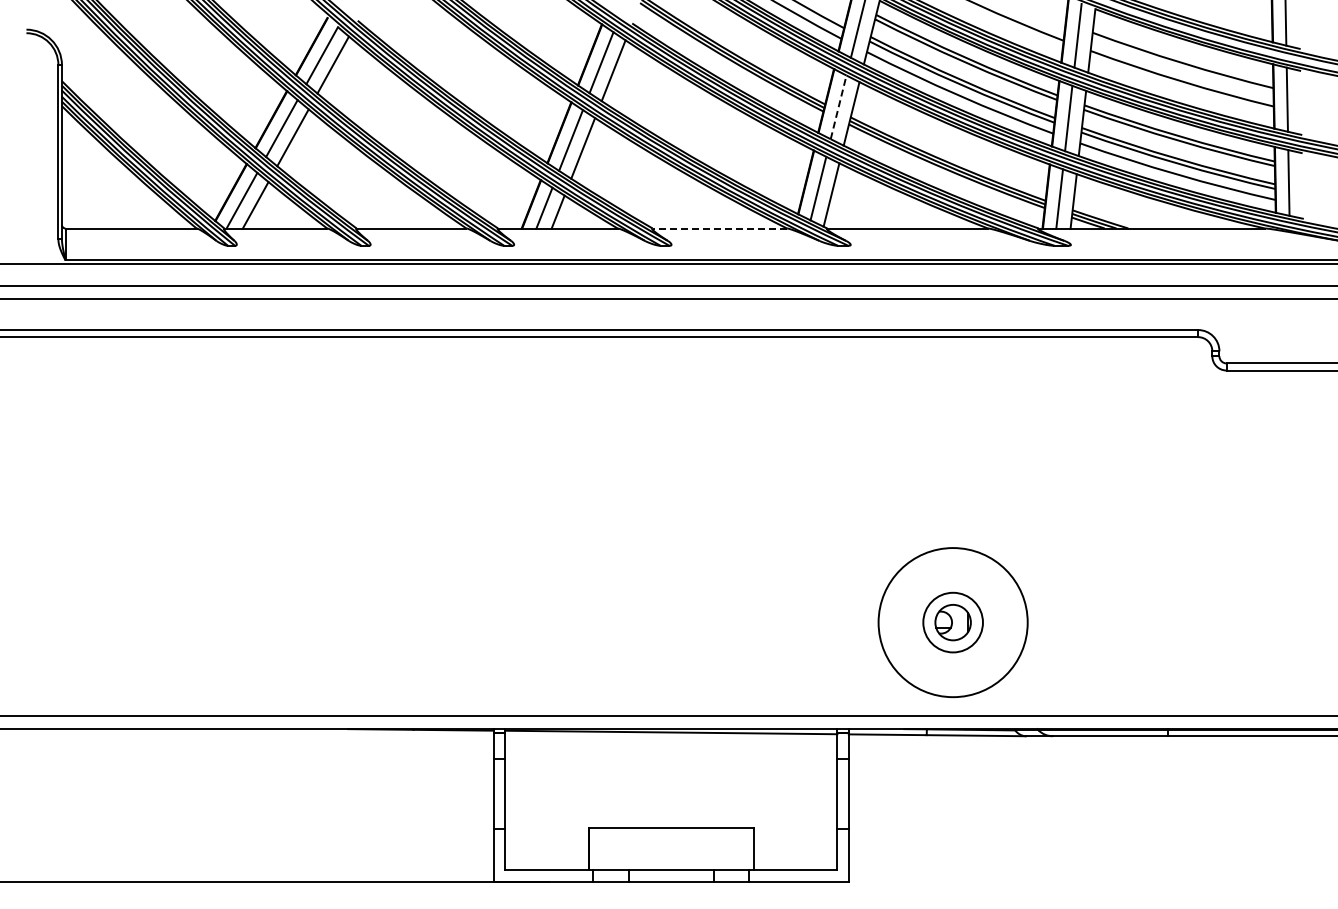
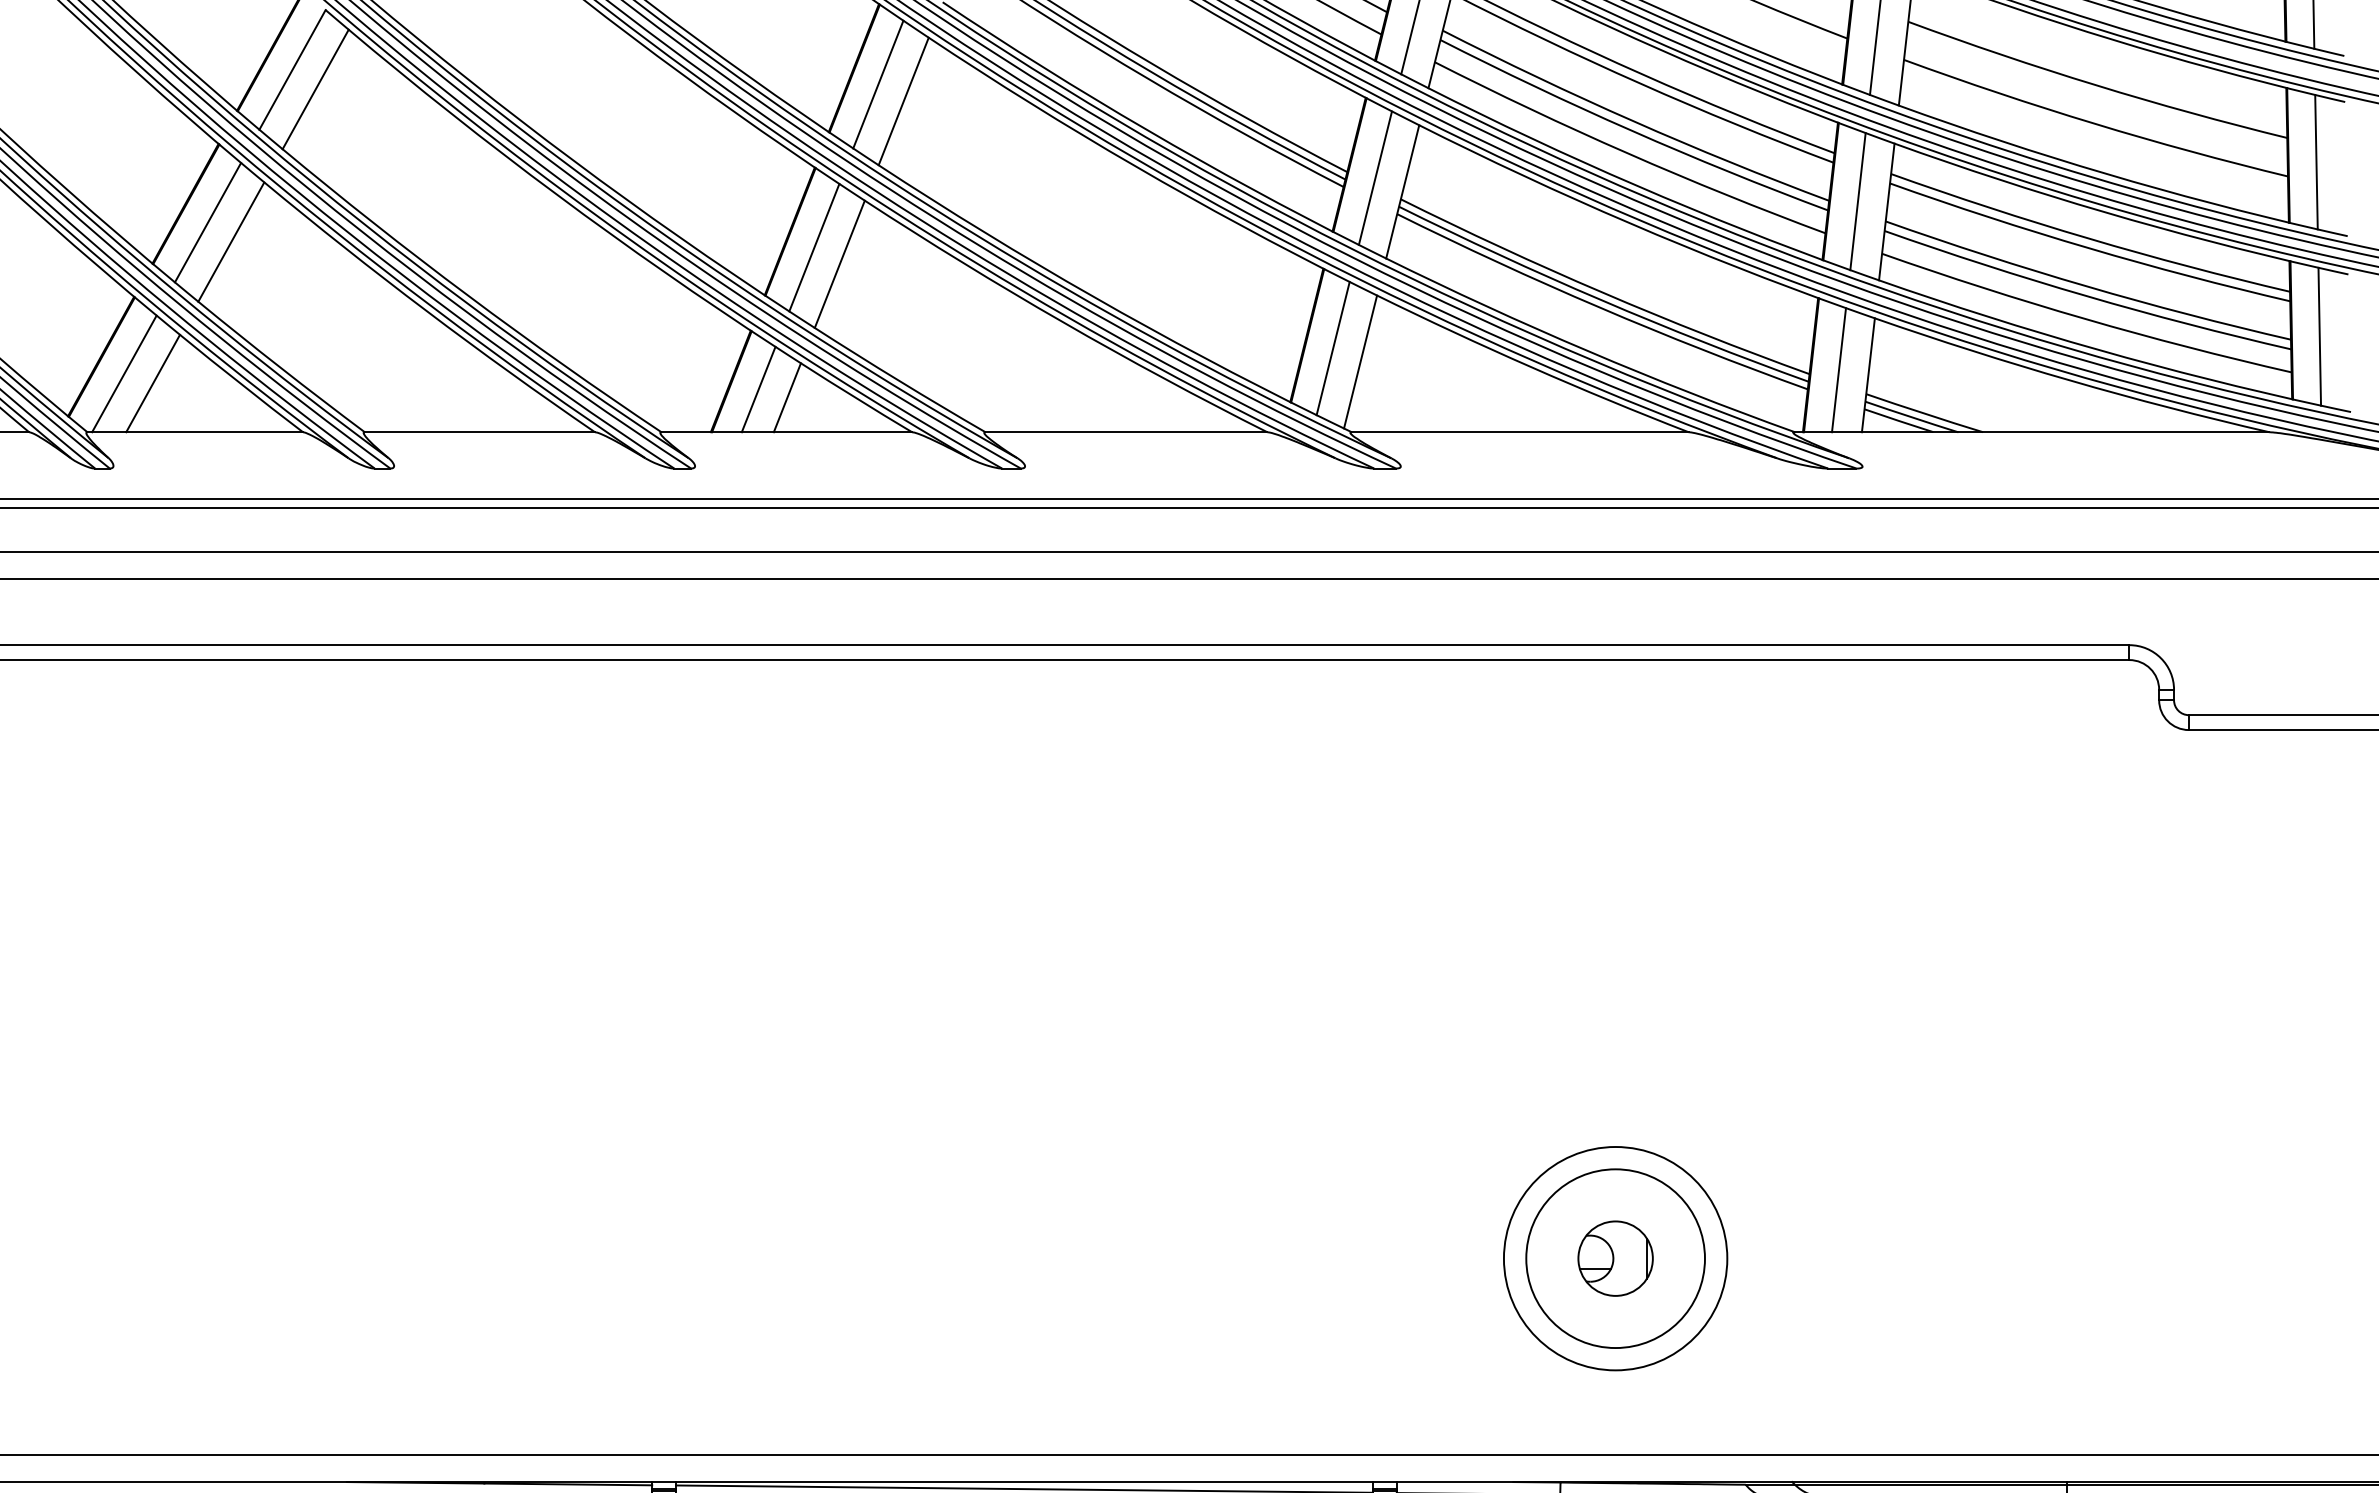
line: (838, 107) -> (1375, 178), dashed -> solid
line: (719, 228) -> (1125, 432), dashed -> solid
circle: (952, 622) -> (1614, 1258), size x0.71
circle: (952, 622) -> (1614, 1258), size x1.43

